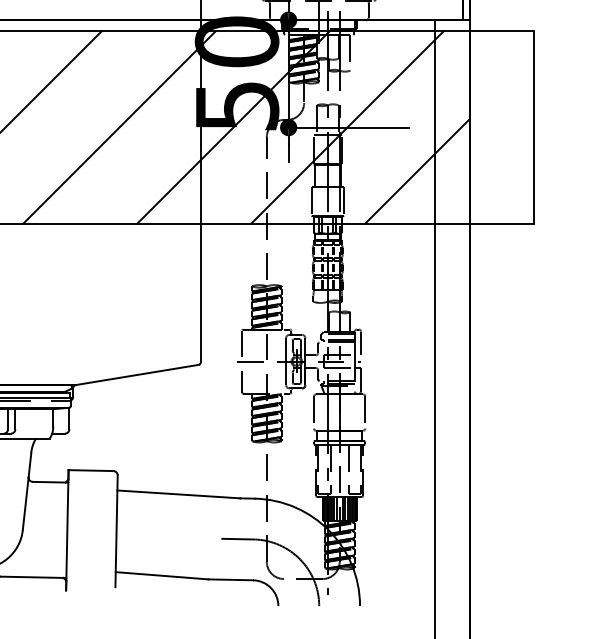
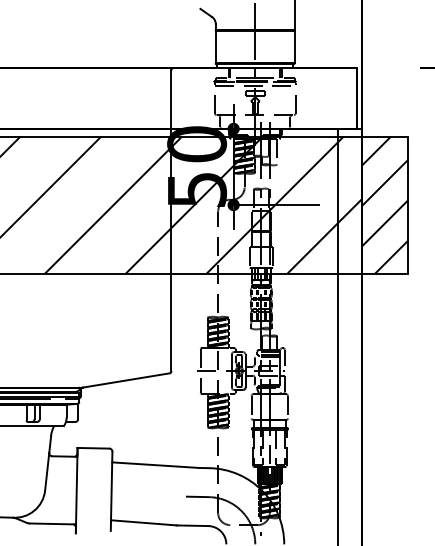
hatch: (501, 126) -> (384, 204), added

